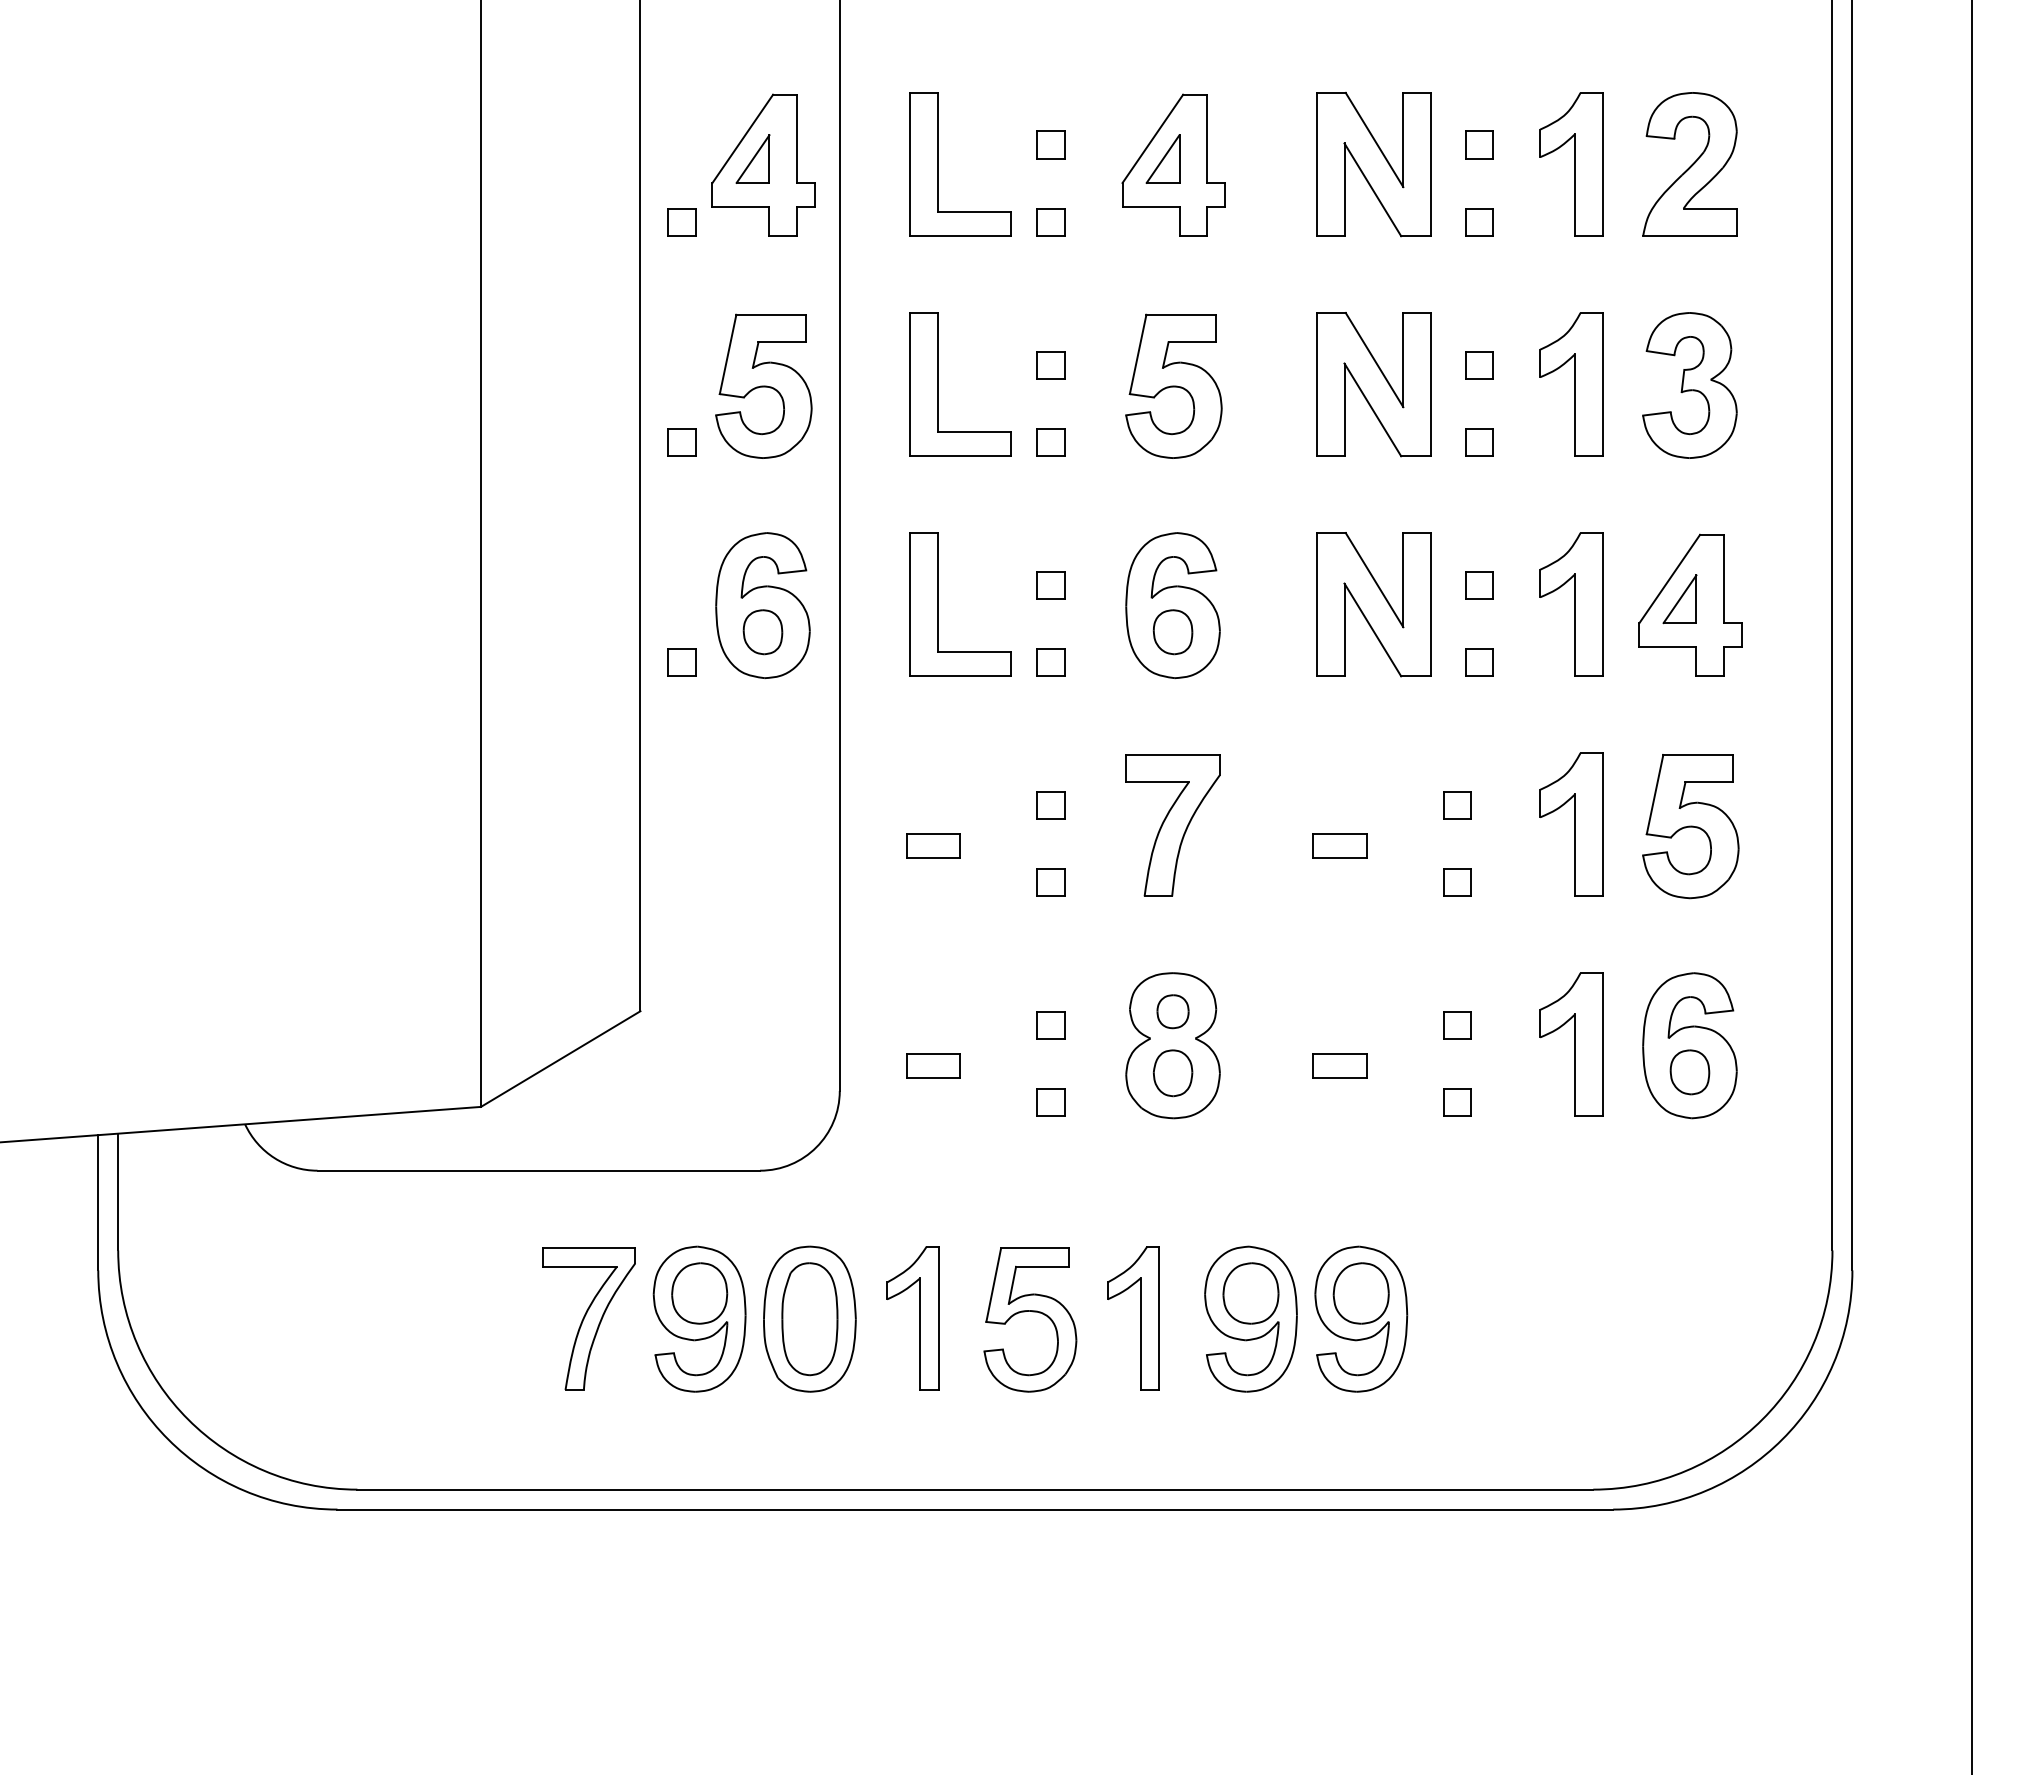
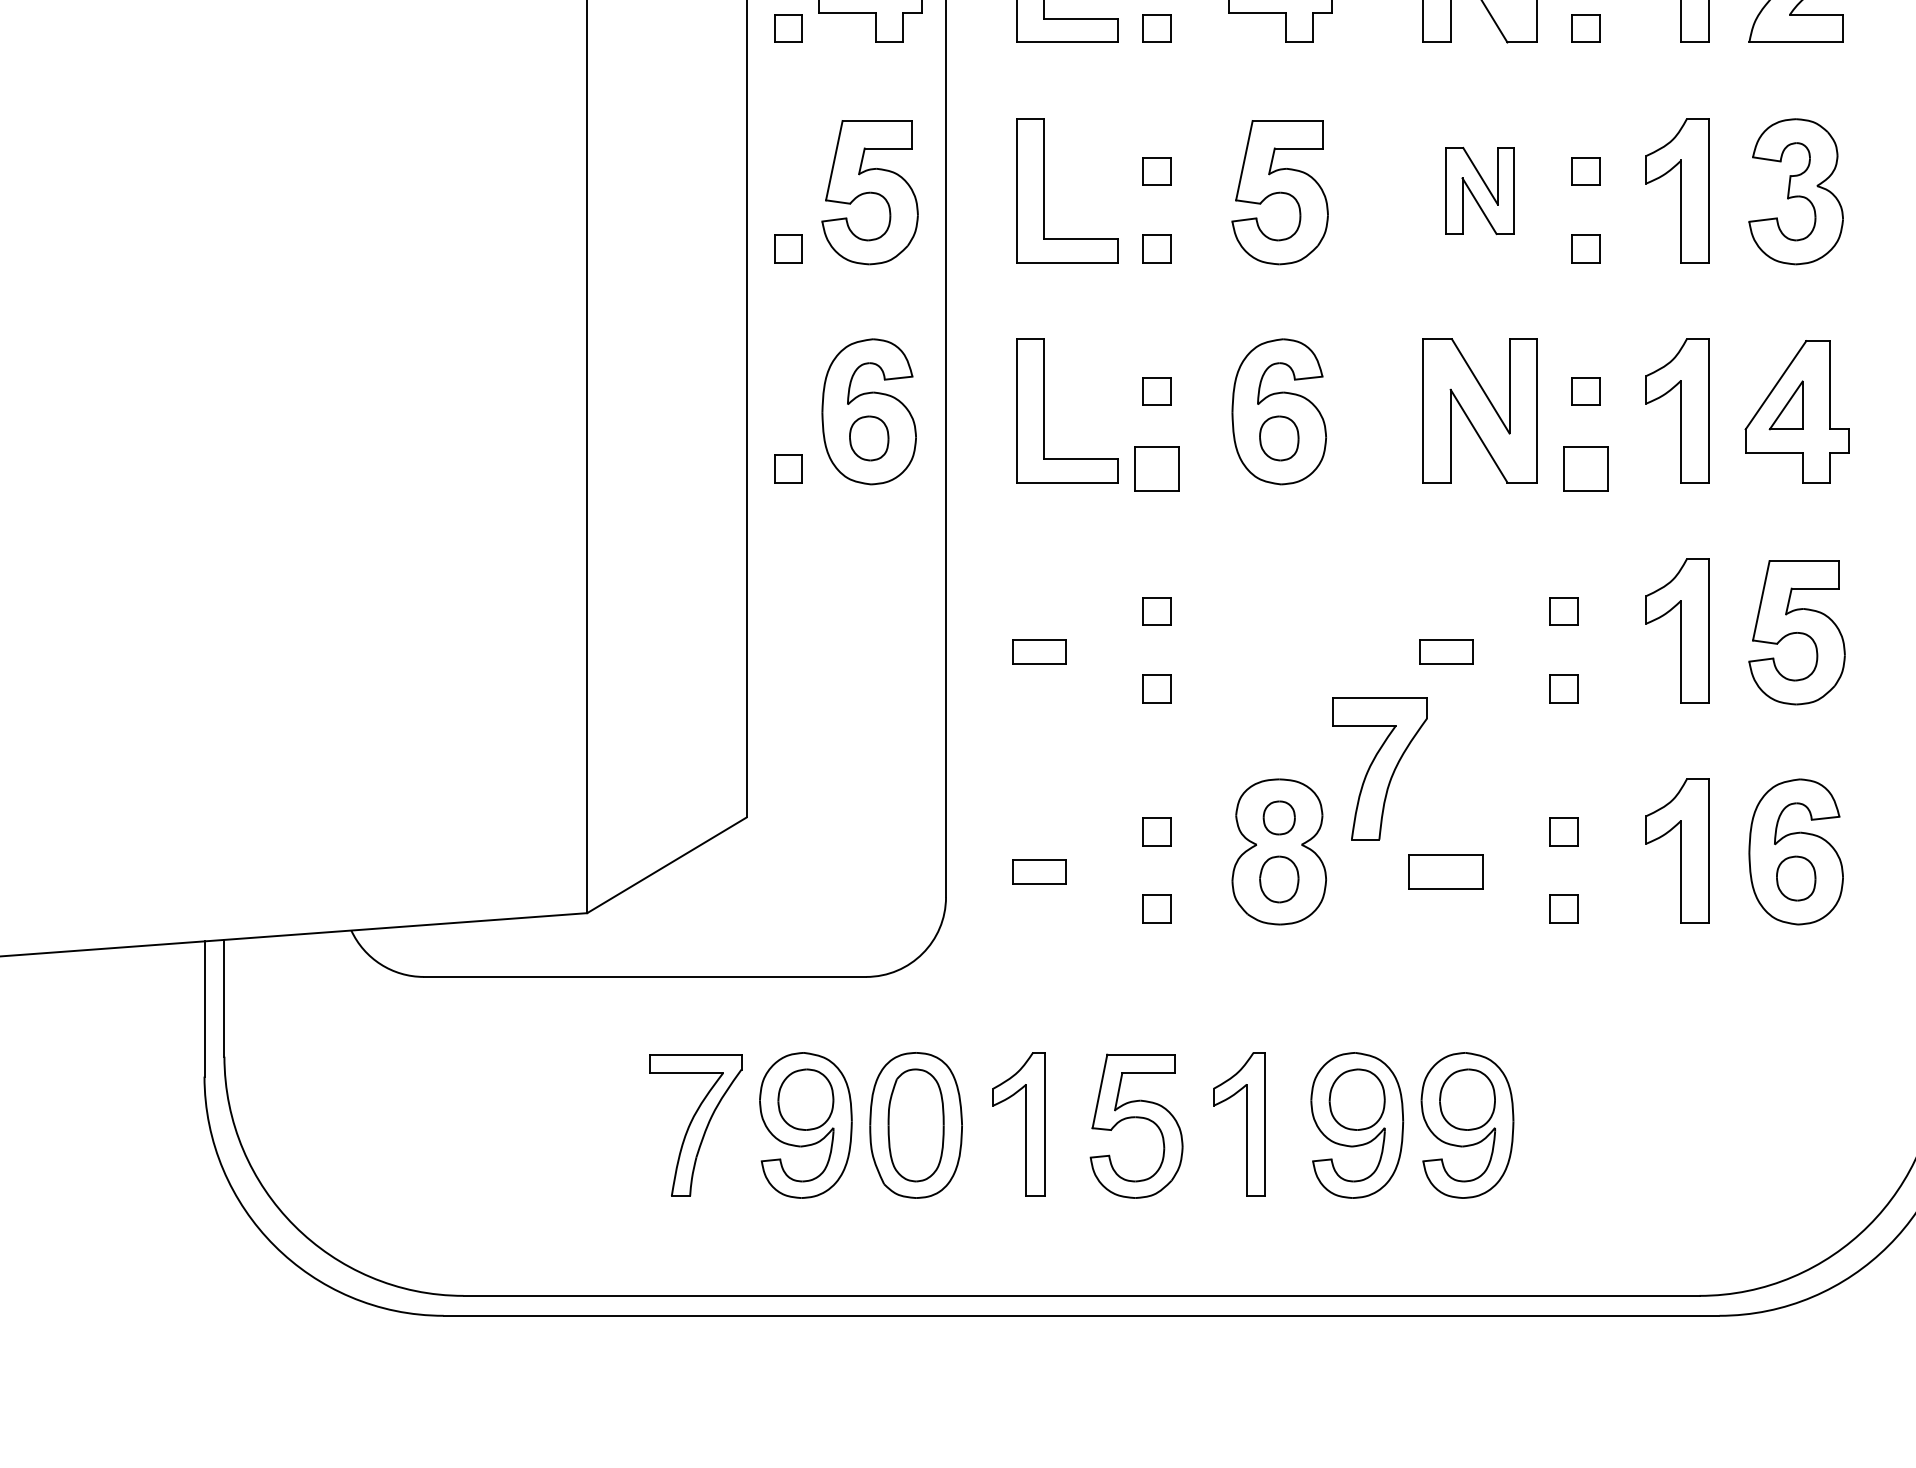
part: (1373, 384) -> (1479, 190), size x0.6
part: (1050, 662) -> (1156, 468), size x1.6
part: (1479, 662) -> (1585, 468), size x1.6
part: (1172, 825) -> (1379, 768), moved
part: (1339, 1065) -> (1445, 871), size x1.4

